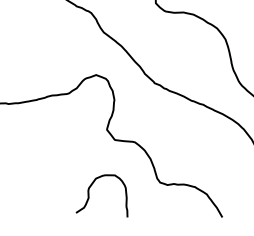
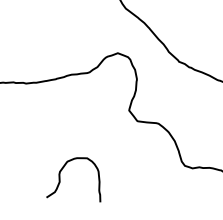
curve: (89, 195) -> (60, 179), moved

